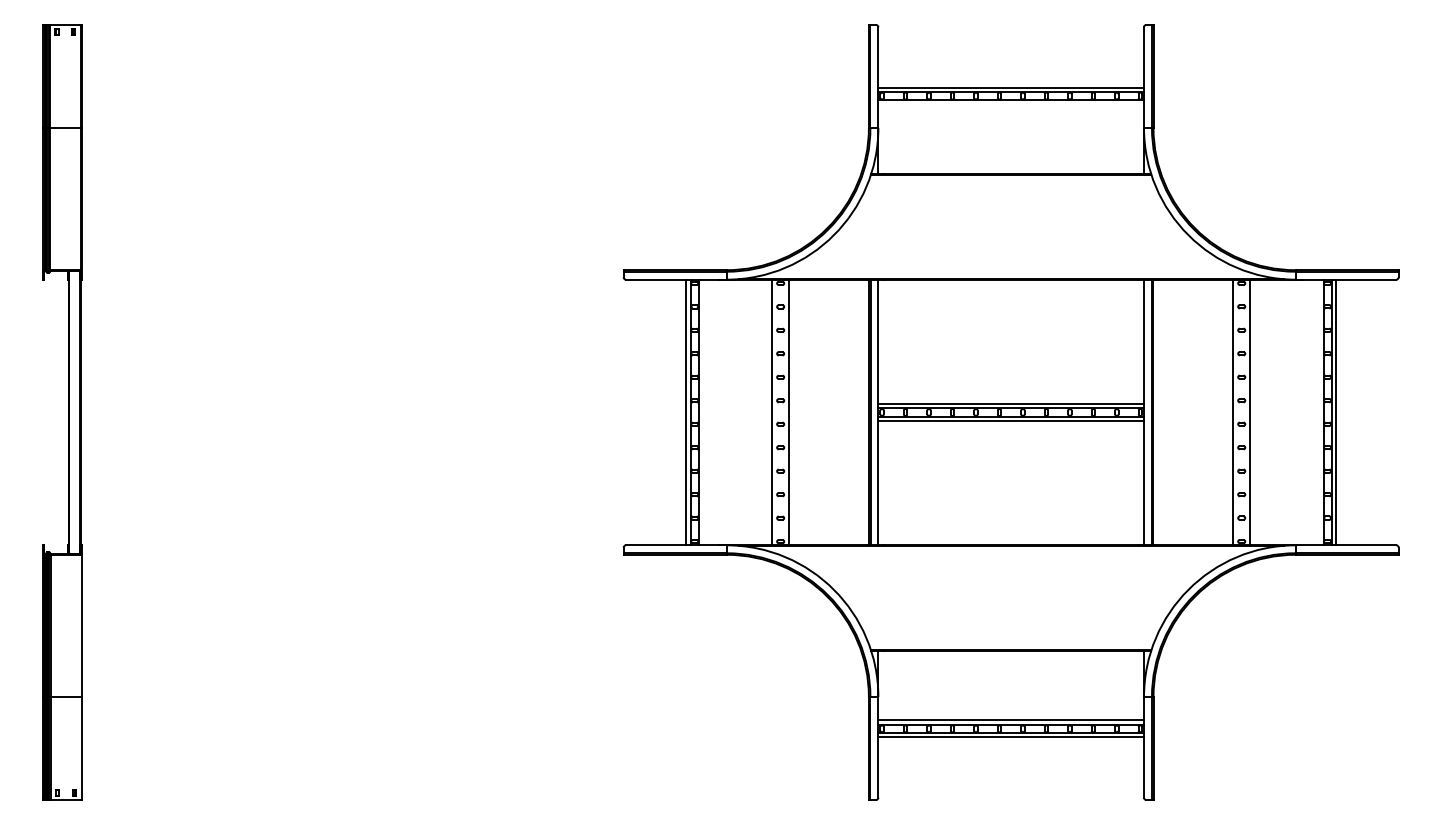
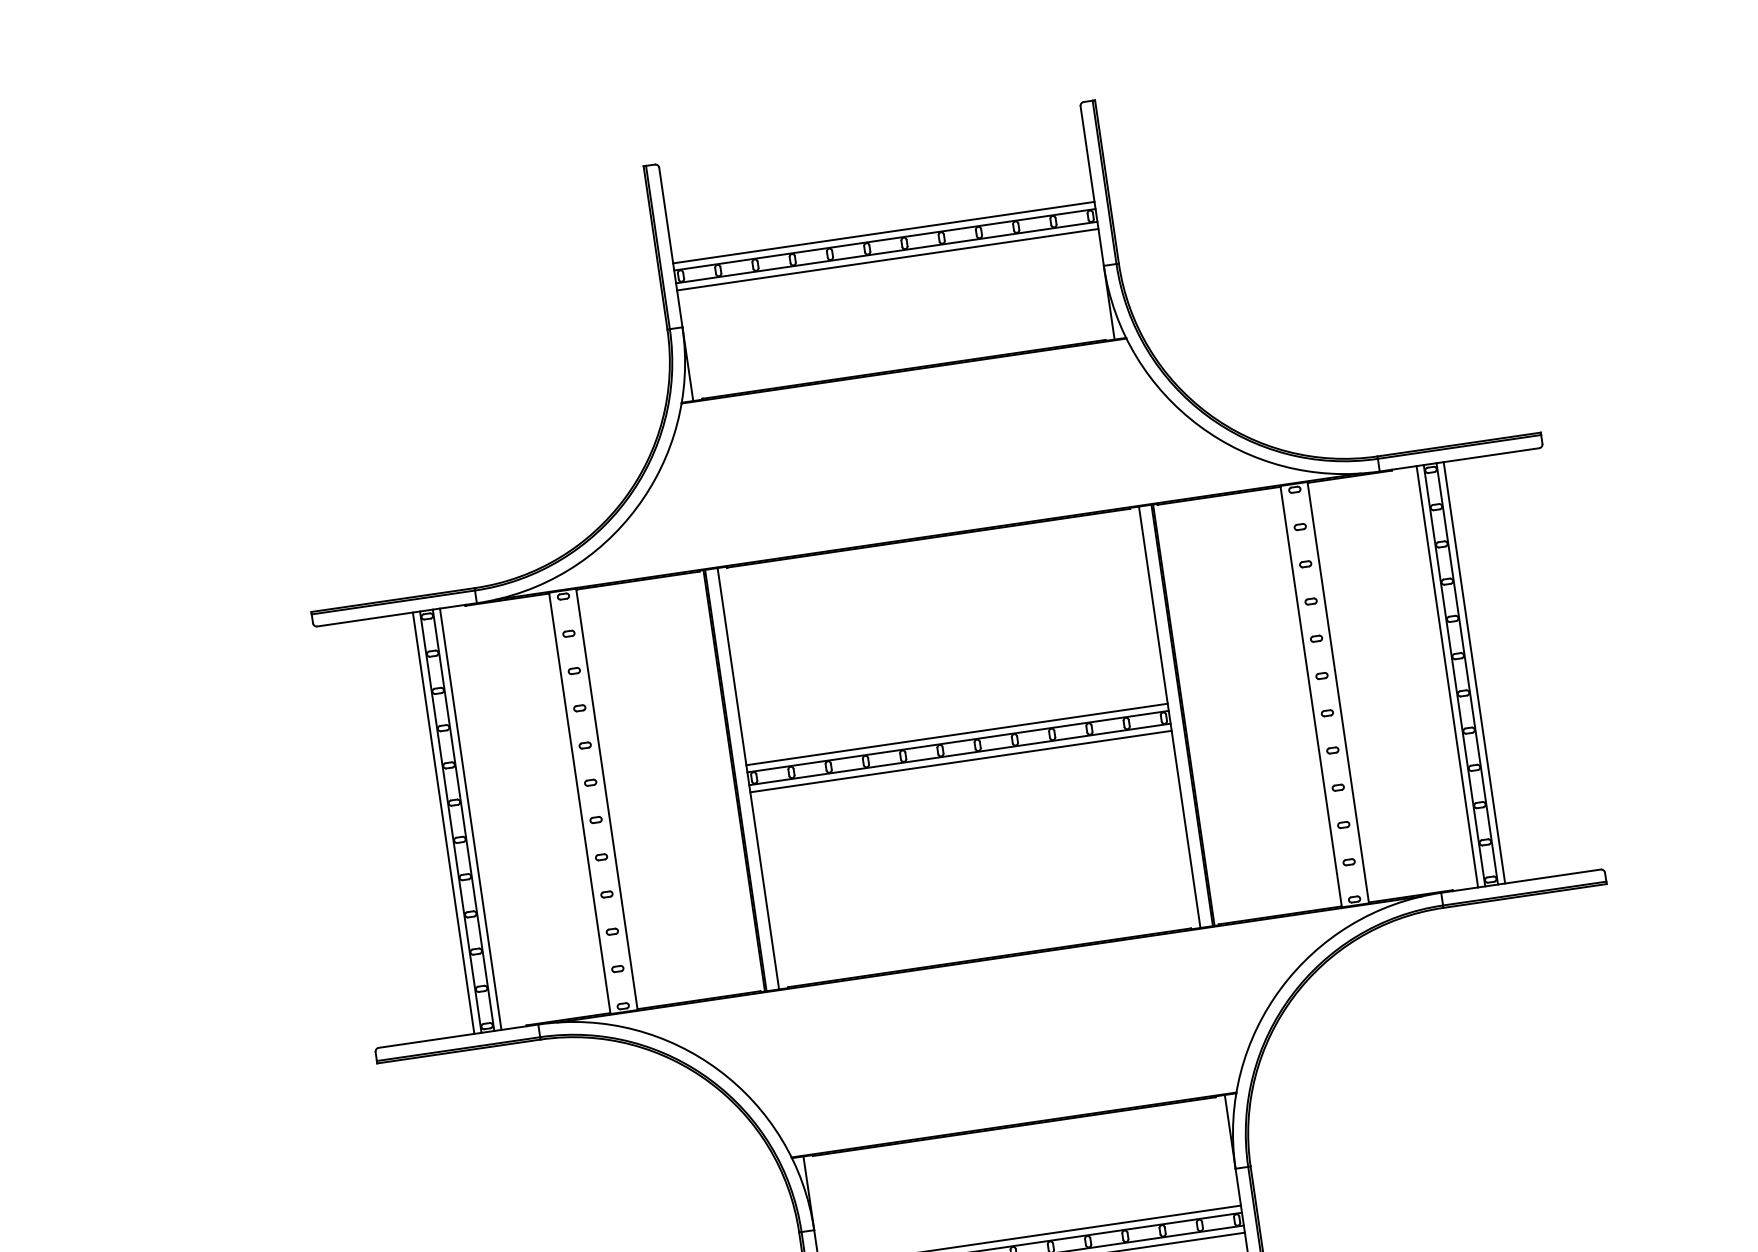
line: (1011, 104) -> (888, 259), added
line: (703, 412) -> (470, 819), added
line: (1319, 412) -> (1448, 676), added

